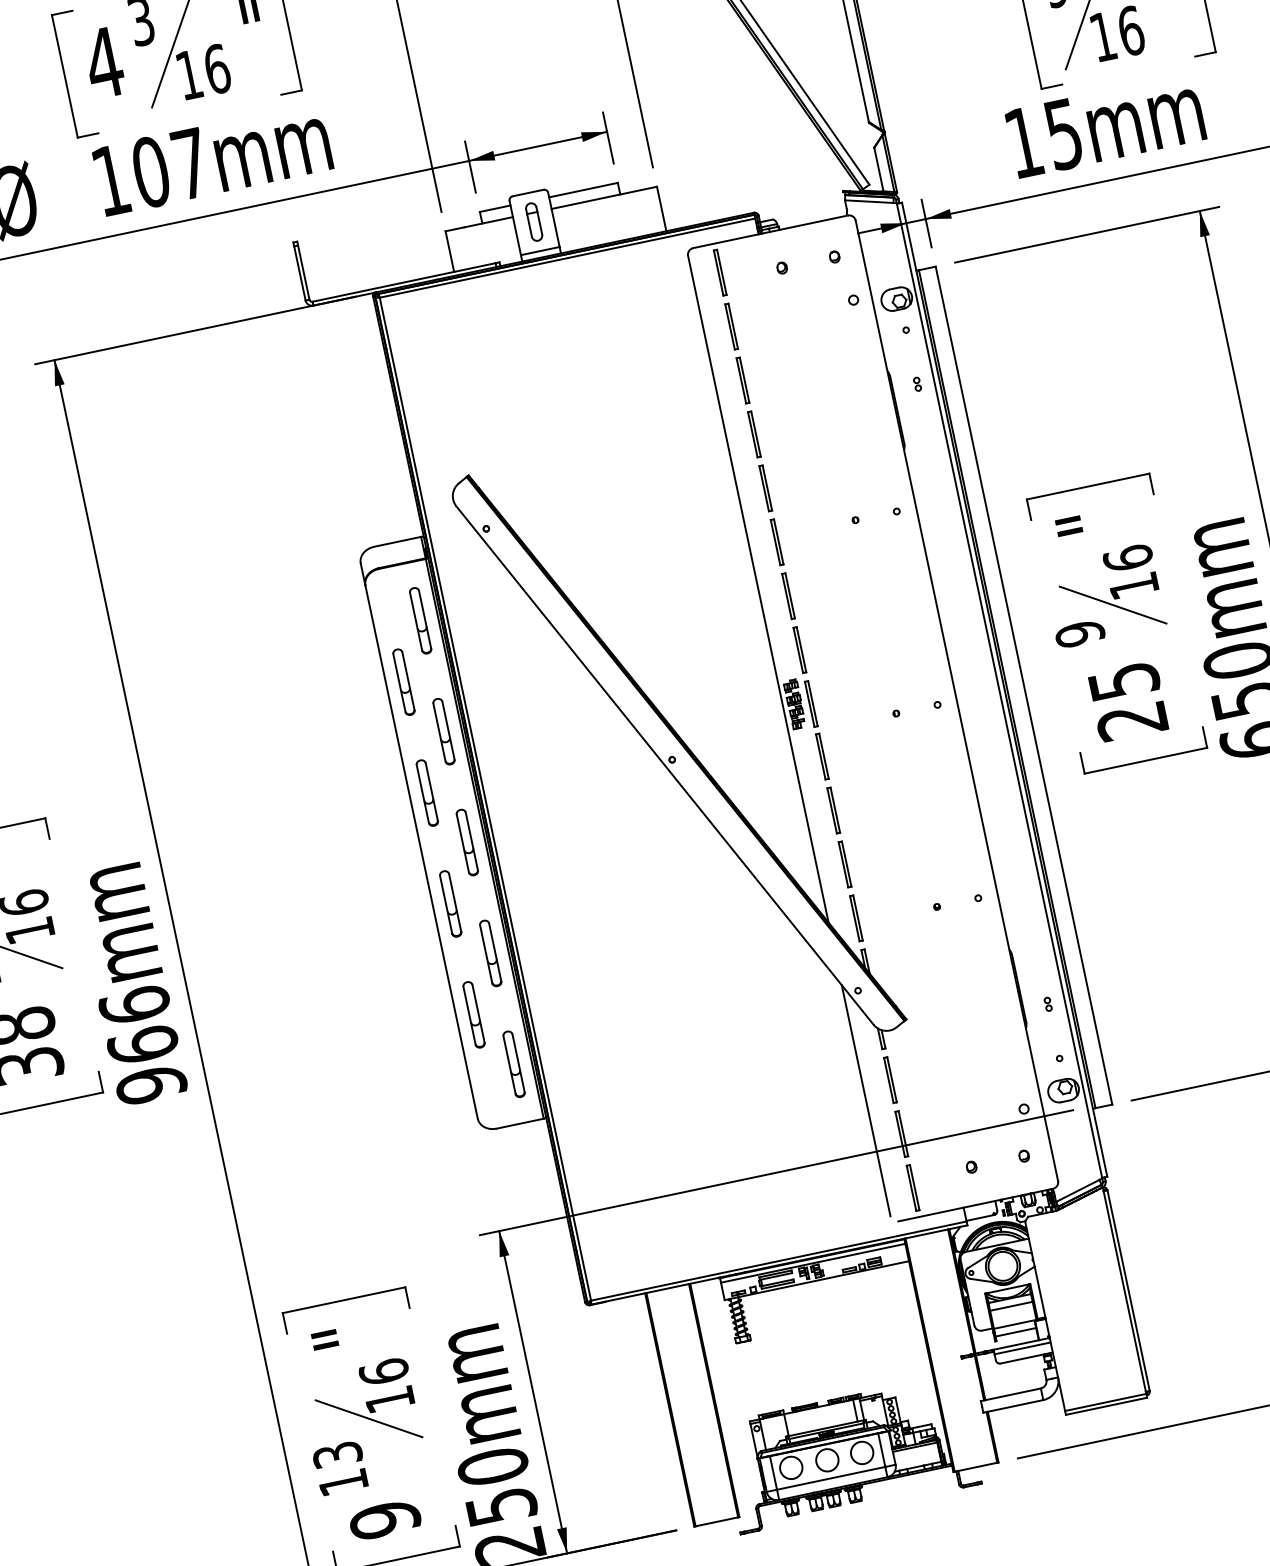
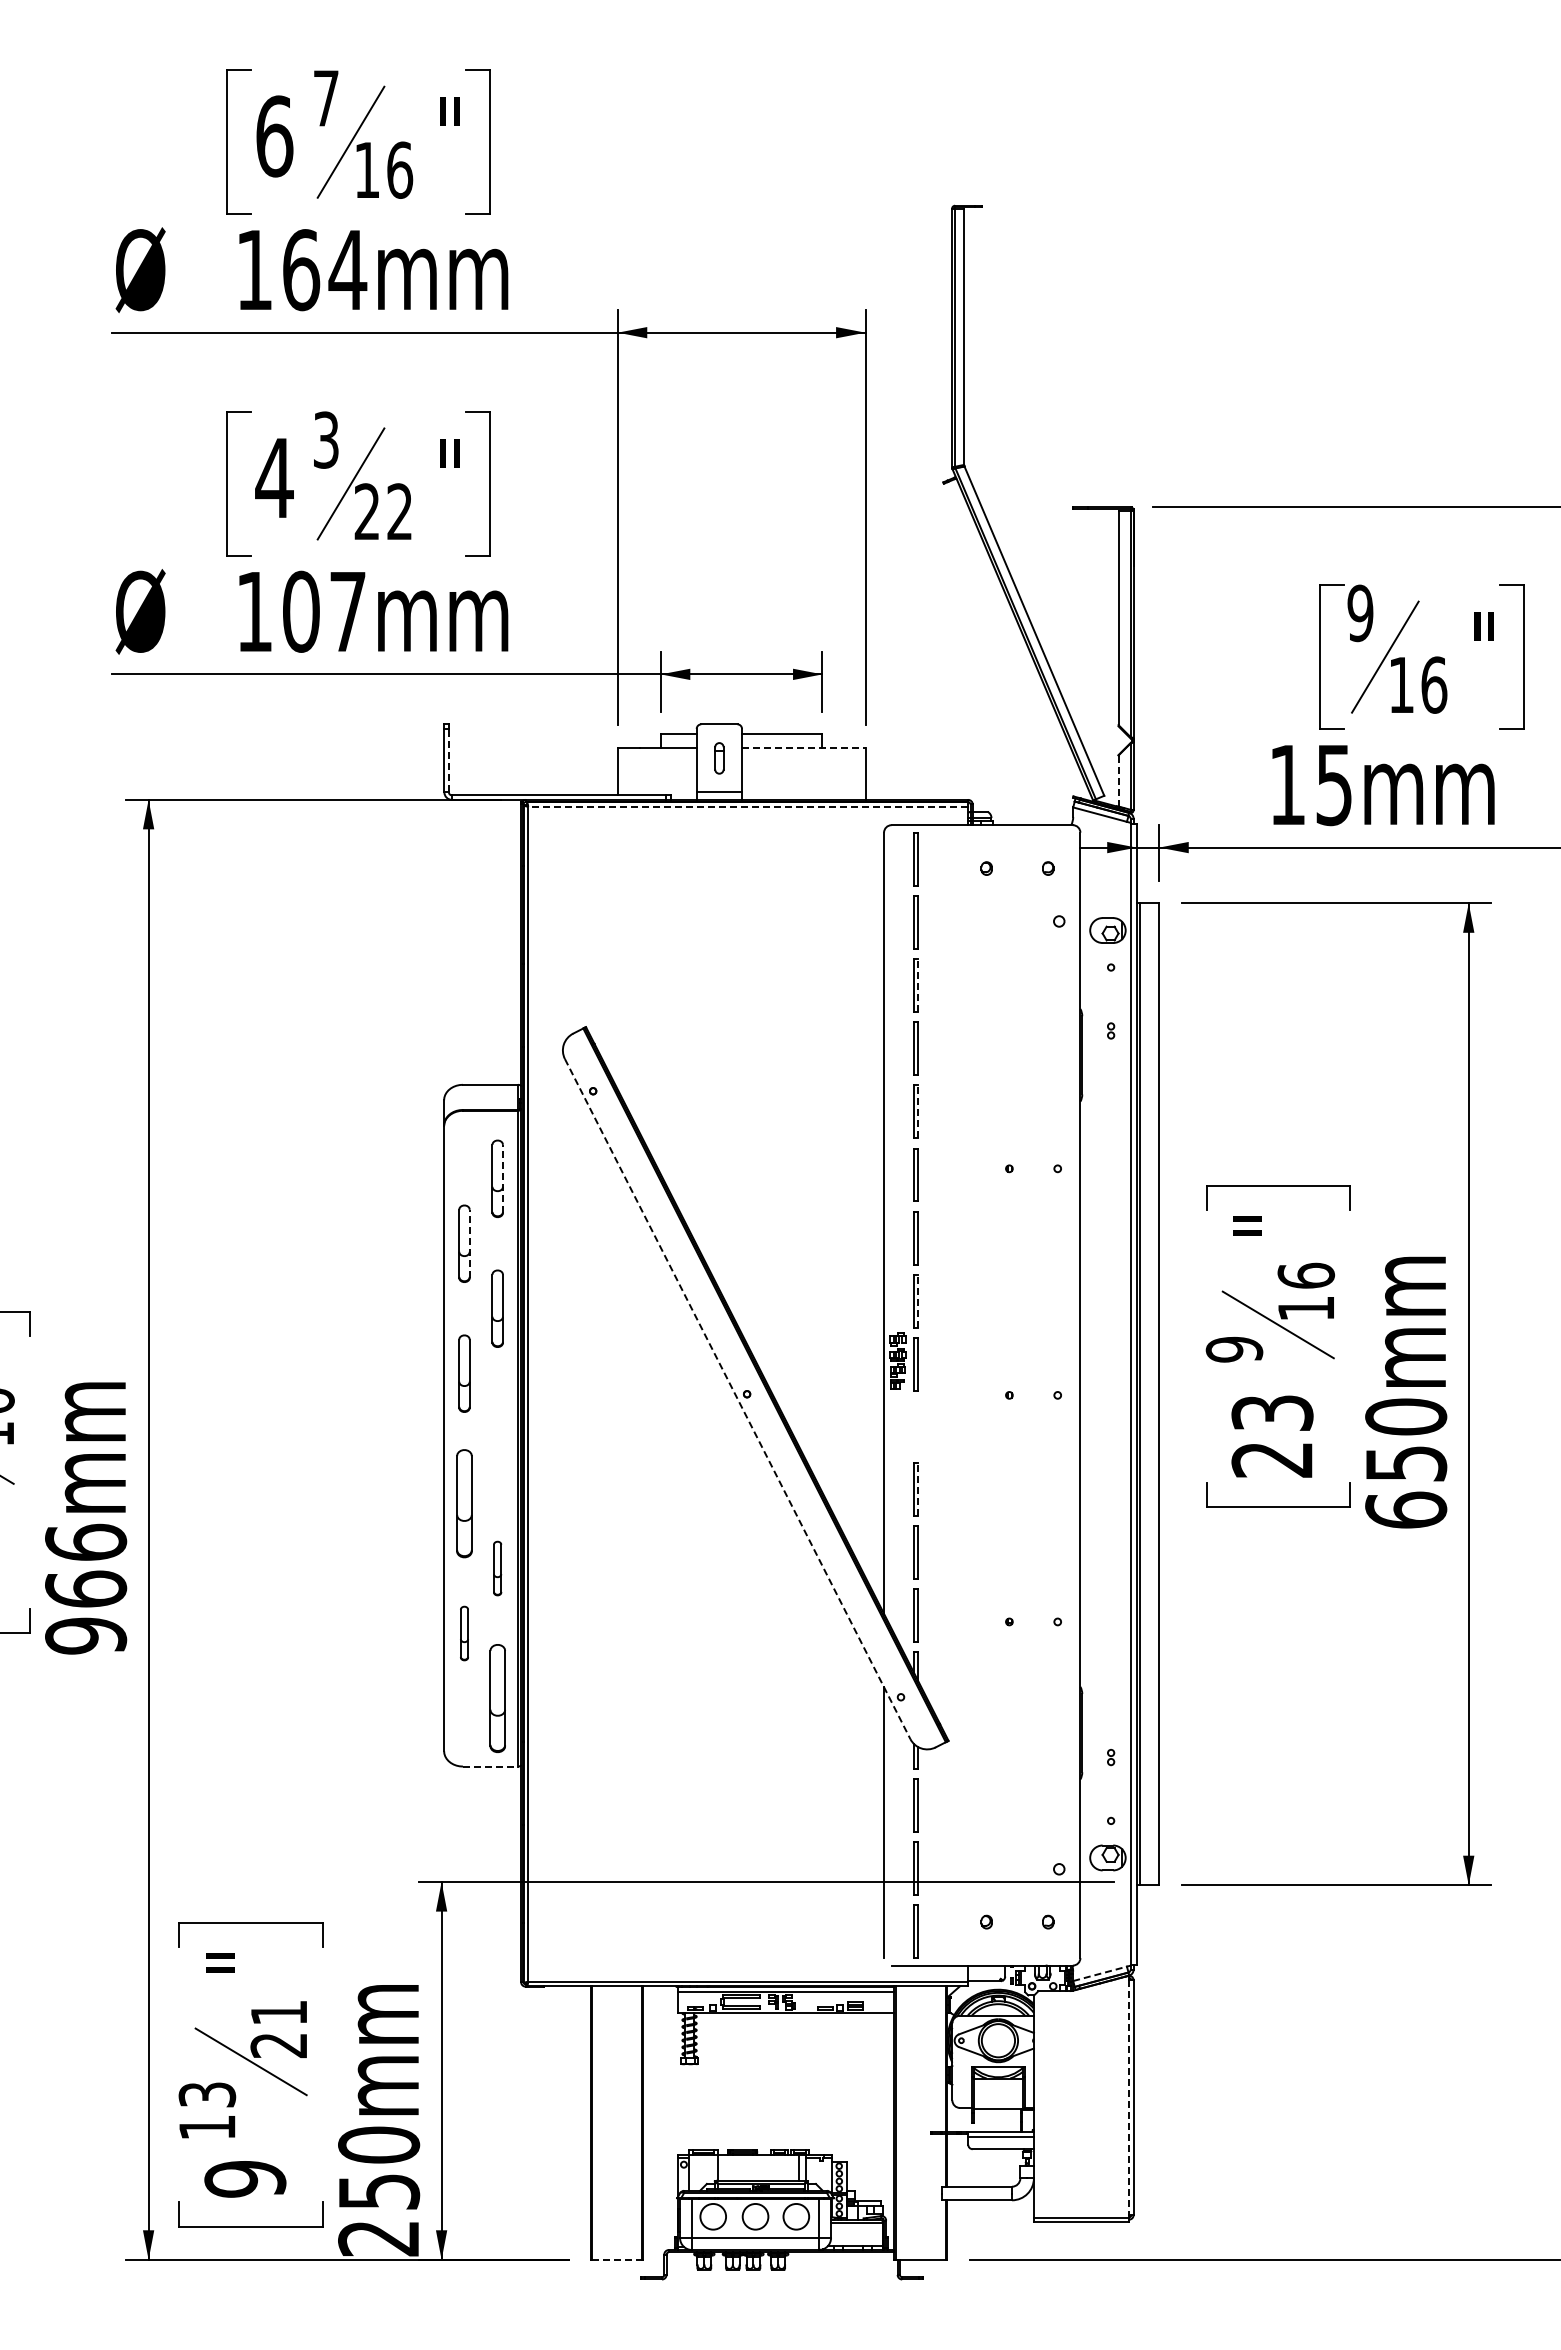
text: (203, 71) -> (383, 511), 16 -> 22
line: (878, 170) -> (1118, 781), solid -> dashed
line: (604, 197) -> (803, 747), solid -> dashed
part: (534, 222) -> (719, 758), size x0.7
line: (567, 257) -> (748, 806), solid -> dashed
line: (303, 272) -> (448, 760), solid -> dashed
line: (744, 380) -> (918, 985), solid -> dashed
line: (767, 487) -> (918, 1111), solid -> dashed
line: (425, 619) -> (503, 1178), solid -> dashed
line: (801, 648) -> (918, 1300), solid -> dashed
text: (1123, 680) -> (1272, 1412), 25 -> 23
line: (408, 681) -> (469, 1243), solid -> dashed
part: (821, 757) -> (915, 1426), removed
line: (664, 766) -> (737, 1399), solid -> dashed
line: (835, 809) -> (918, 1488), solid -> dashed
part: (467, 842) -> (497, 1438), removed
part: (450, 903) -> (464, 1503), size x1.4
part: (490, 953) -> (497, 1568), size x0.7
part: (474, 1014) -> (464, 1633), size x0.7
part: (513, 1064) -> (497, 1698), size x1.4
line: (520, 1123) -> (490, 1766), solid -> dashed
line: (1078, 1190) -> (1100, 1973), solid -> dashed
line: (1125, 1292) -> (1129, 2098), solid -> dashed
line: (1011, 1306) -> (998, 2087), removed
line: (1016, 1332) -> (997, 2117), removed
text: (386, 1385) -> (278, 2028), 16 -> 21
line: (717, 1521) -> (617, 2259), solid -> dashed

